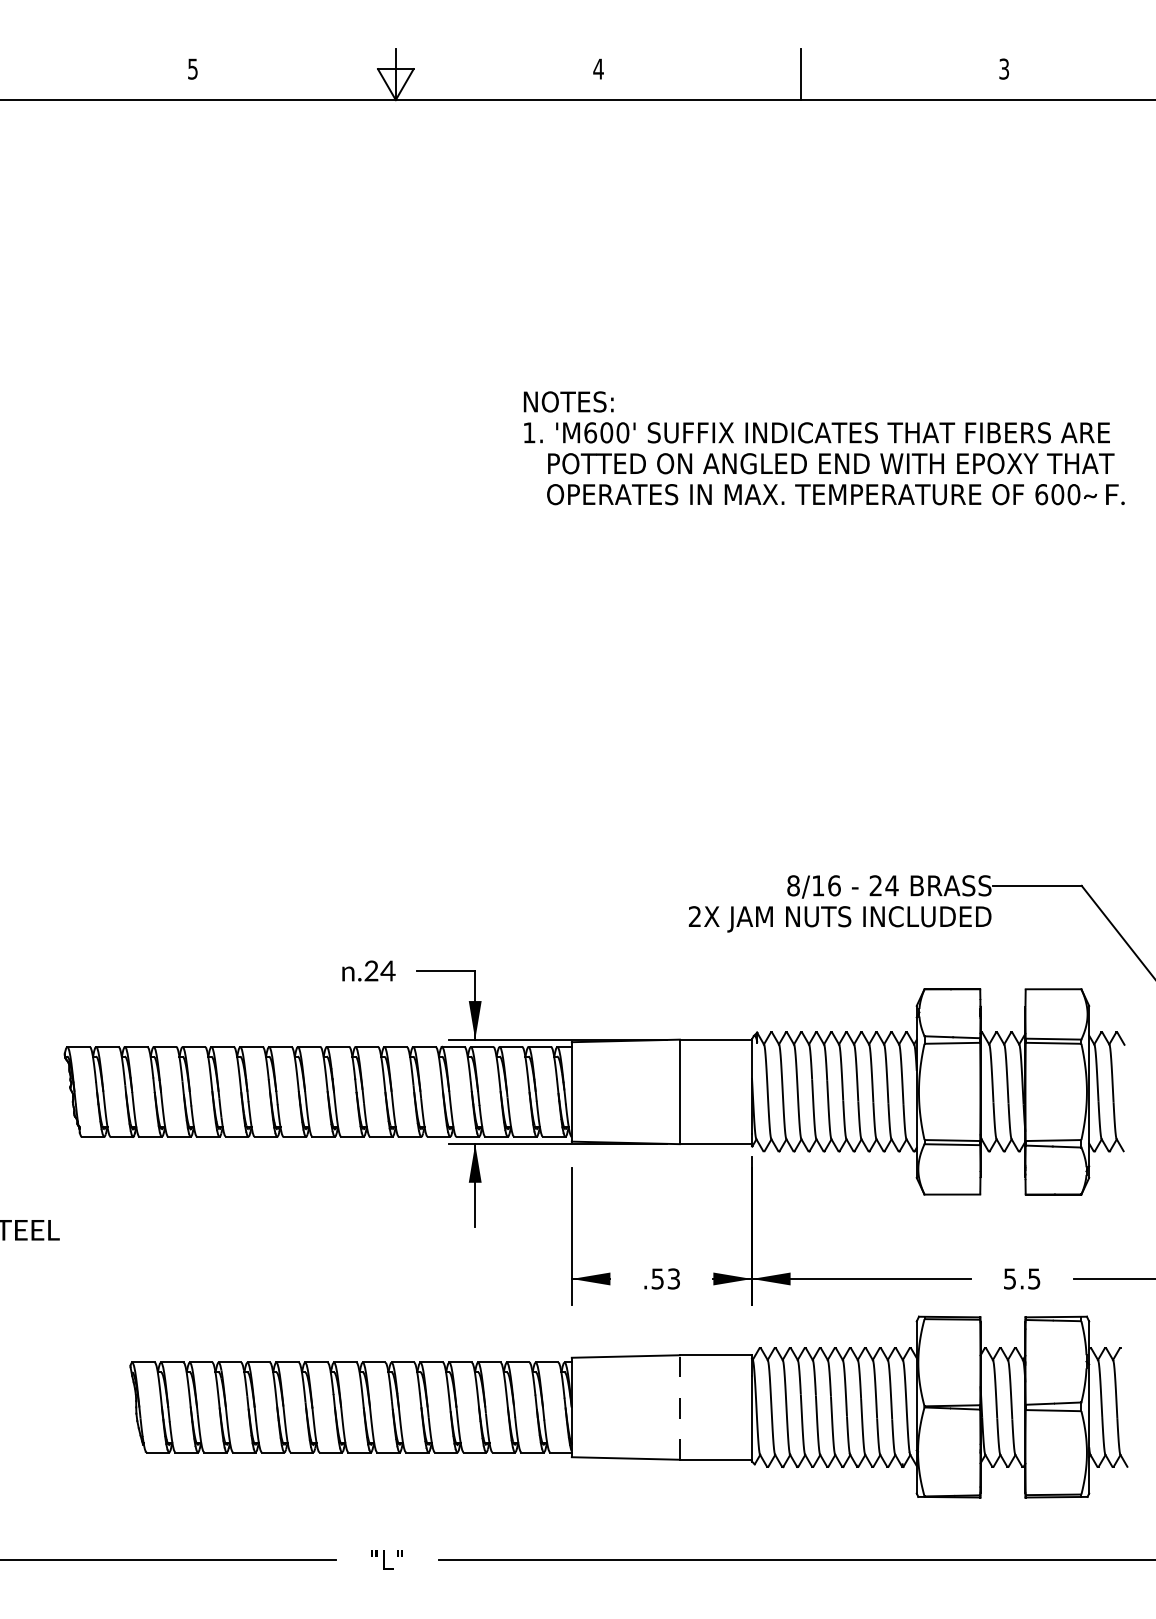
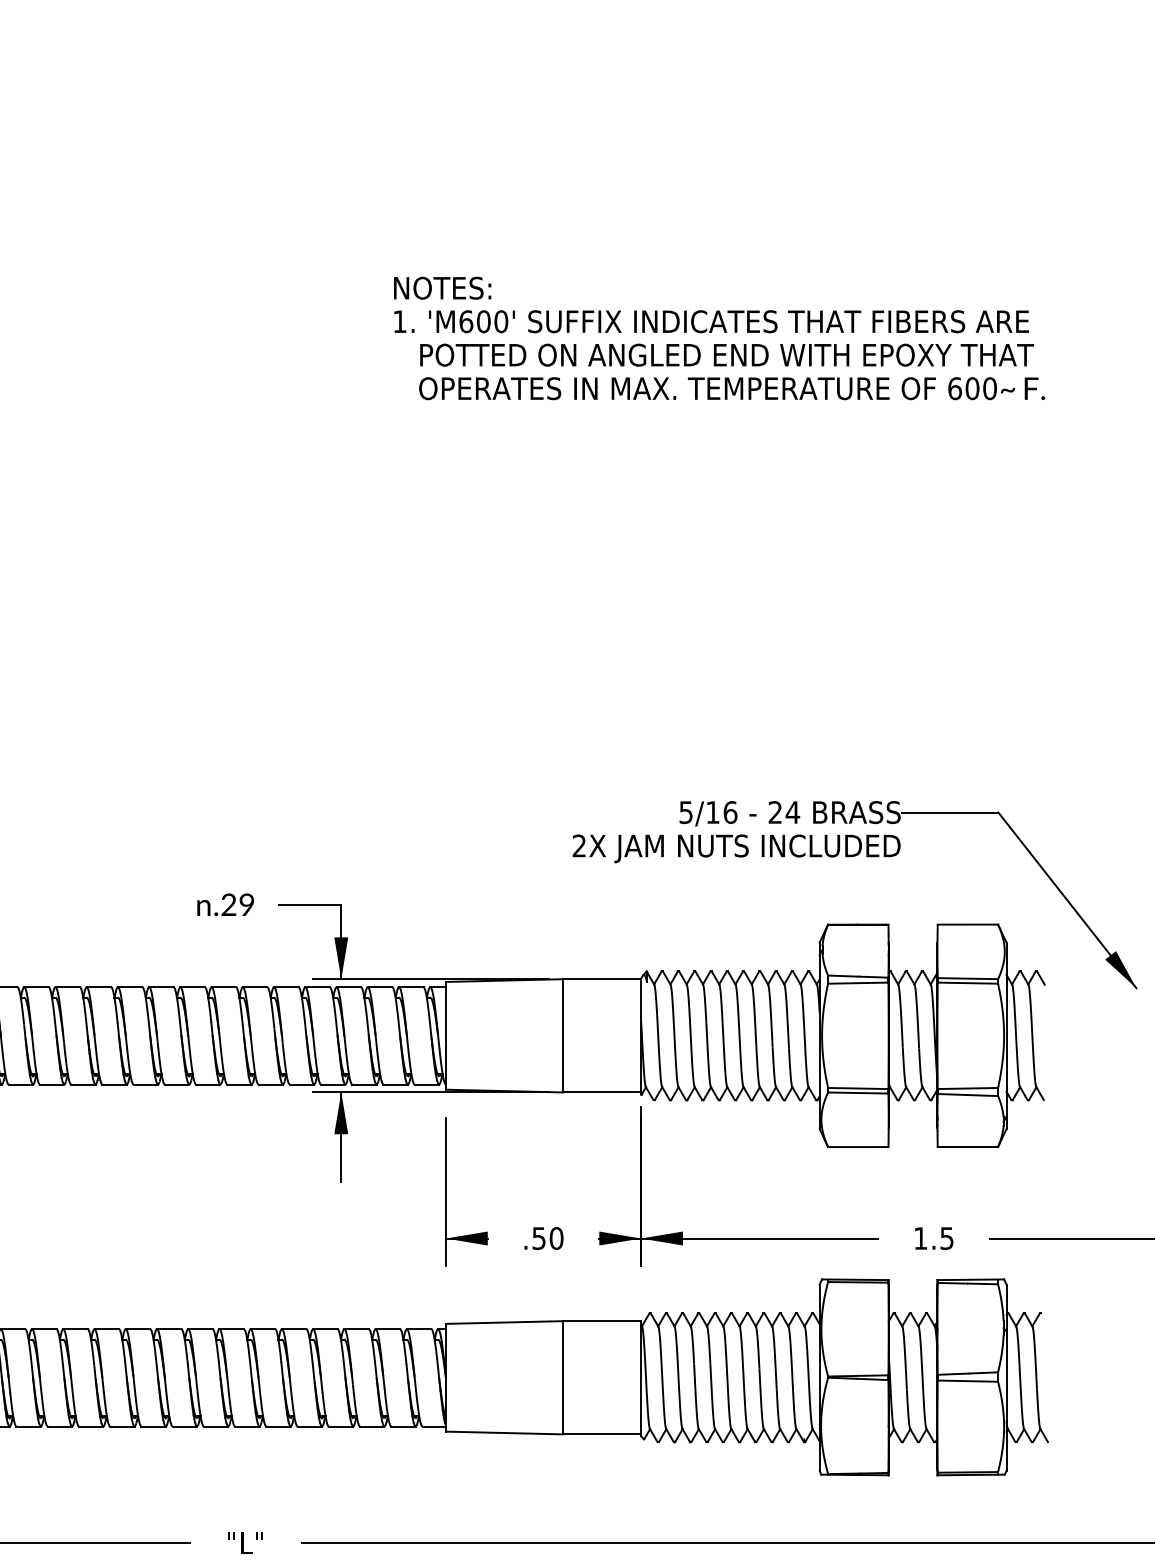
text: (793, 885) -> (686, 812), 8/16 -> 5/16
text: (387, 970) -> (246, 904), .24 -> .29
text: (673, 1278) -> (556, 1237), .53 -> .50
text: (1009, 1278) -> (920, 1237), 5.5 -> 1.5
line: (679, 1407) -> (562, 1377), dashed -> solid

